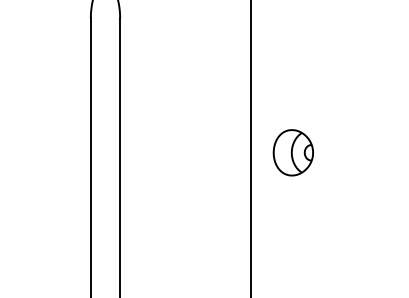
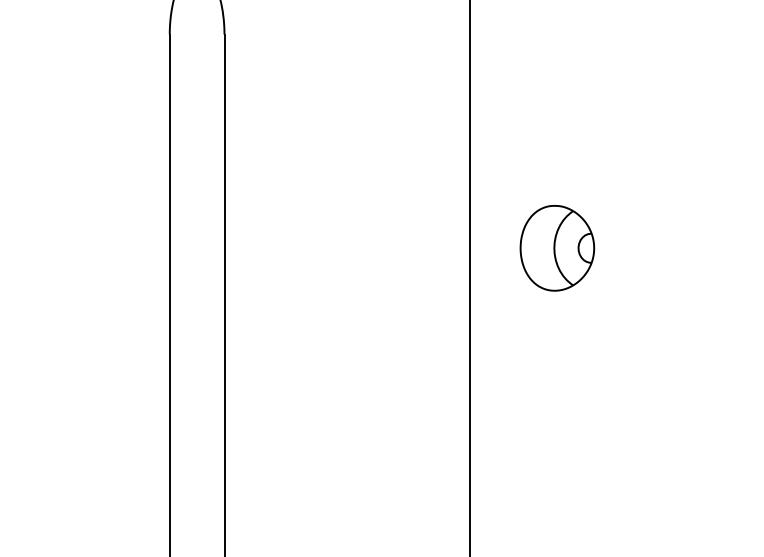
part: (292, 152) -> (555, 247), moved

